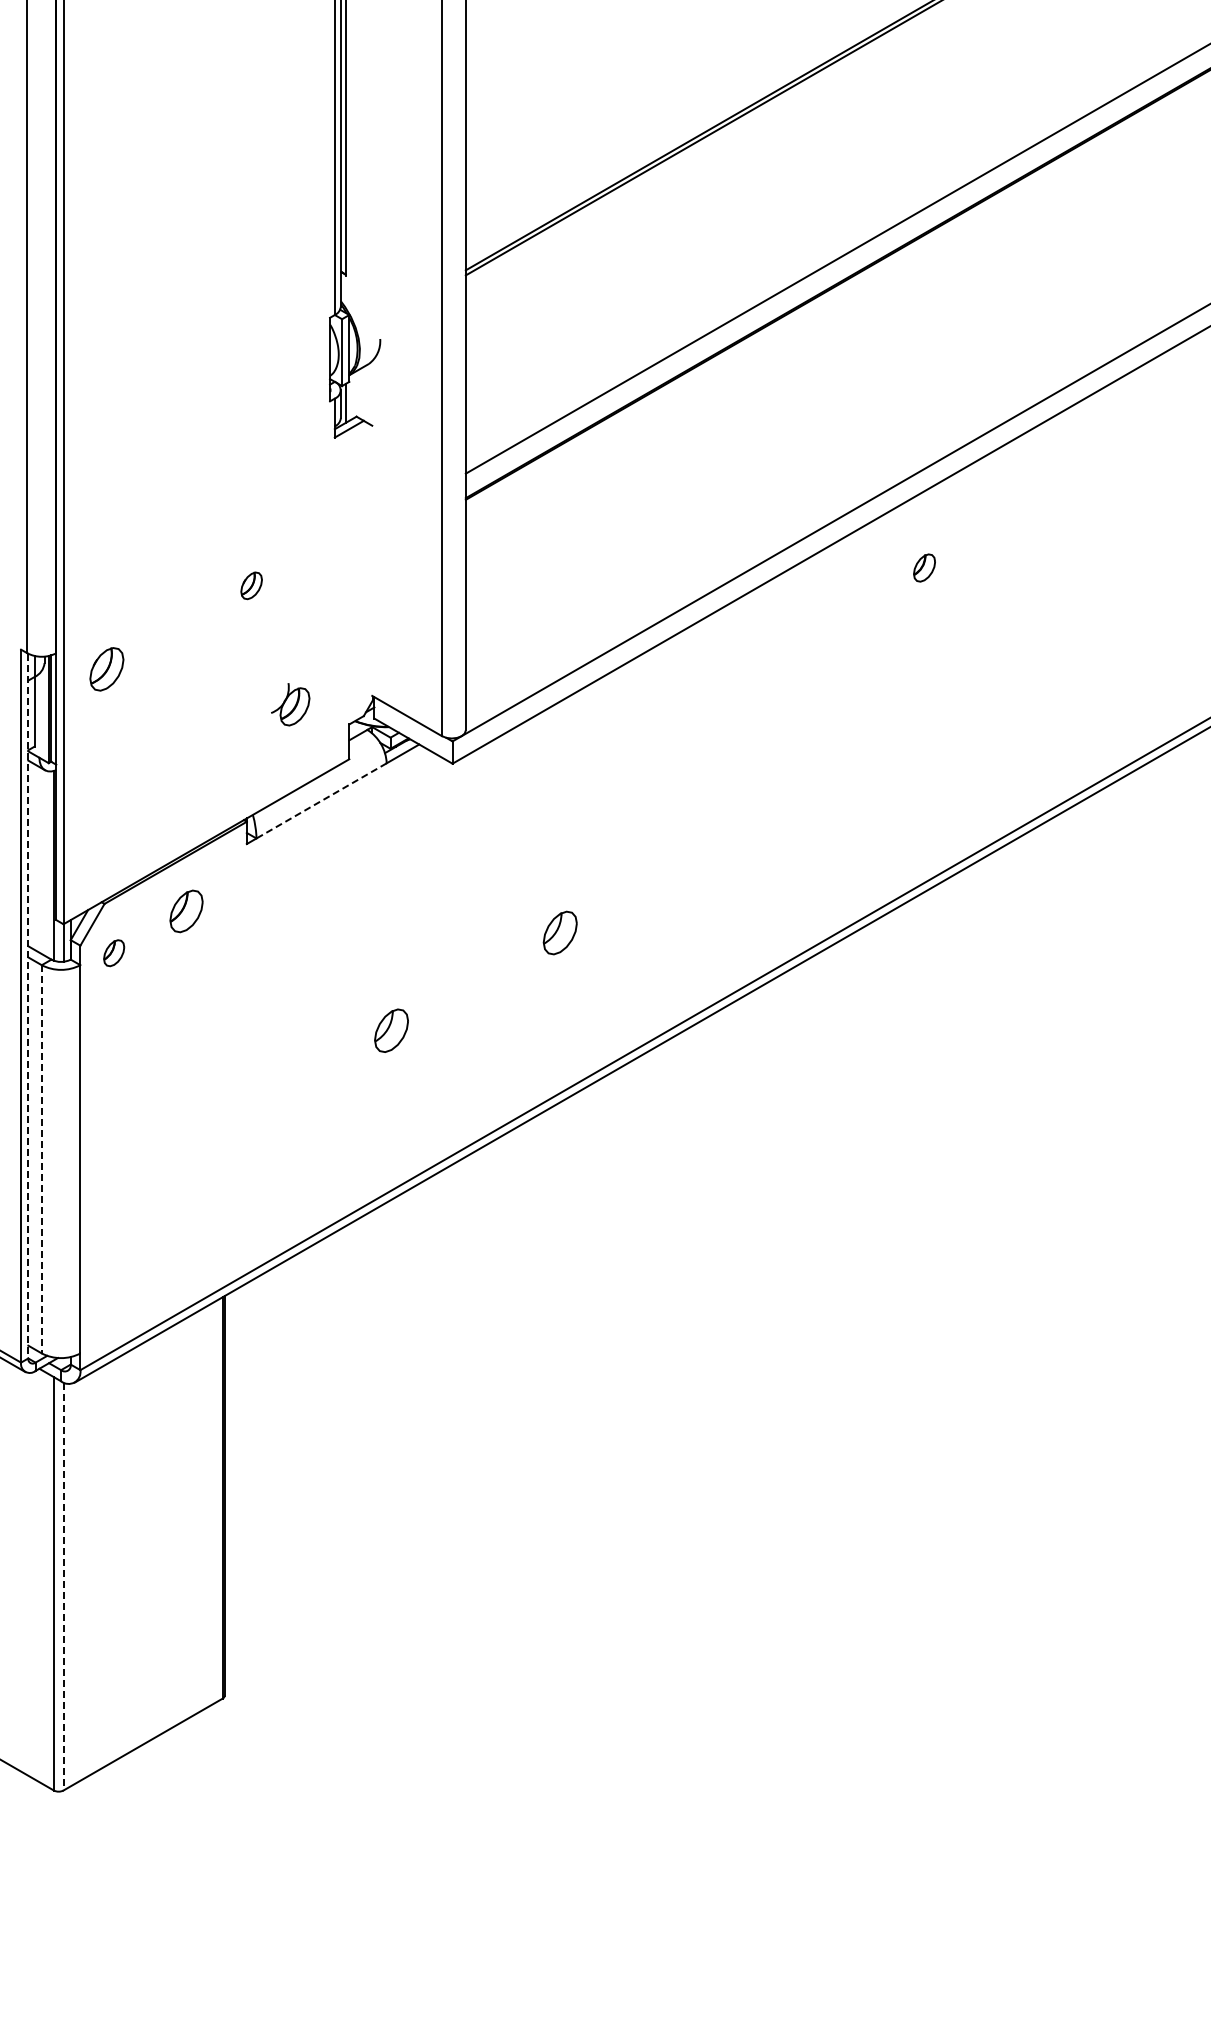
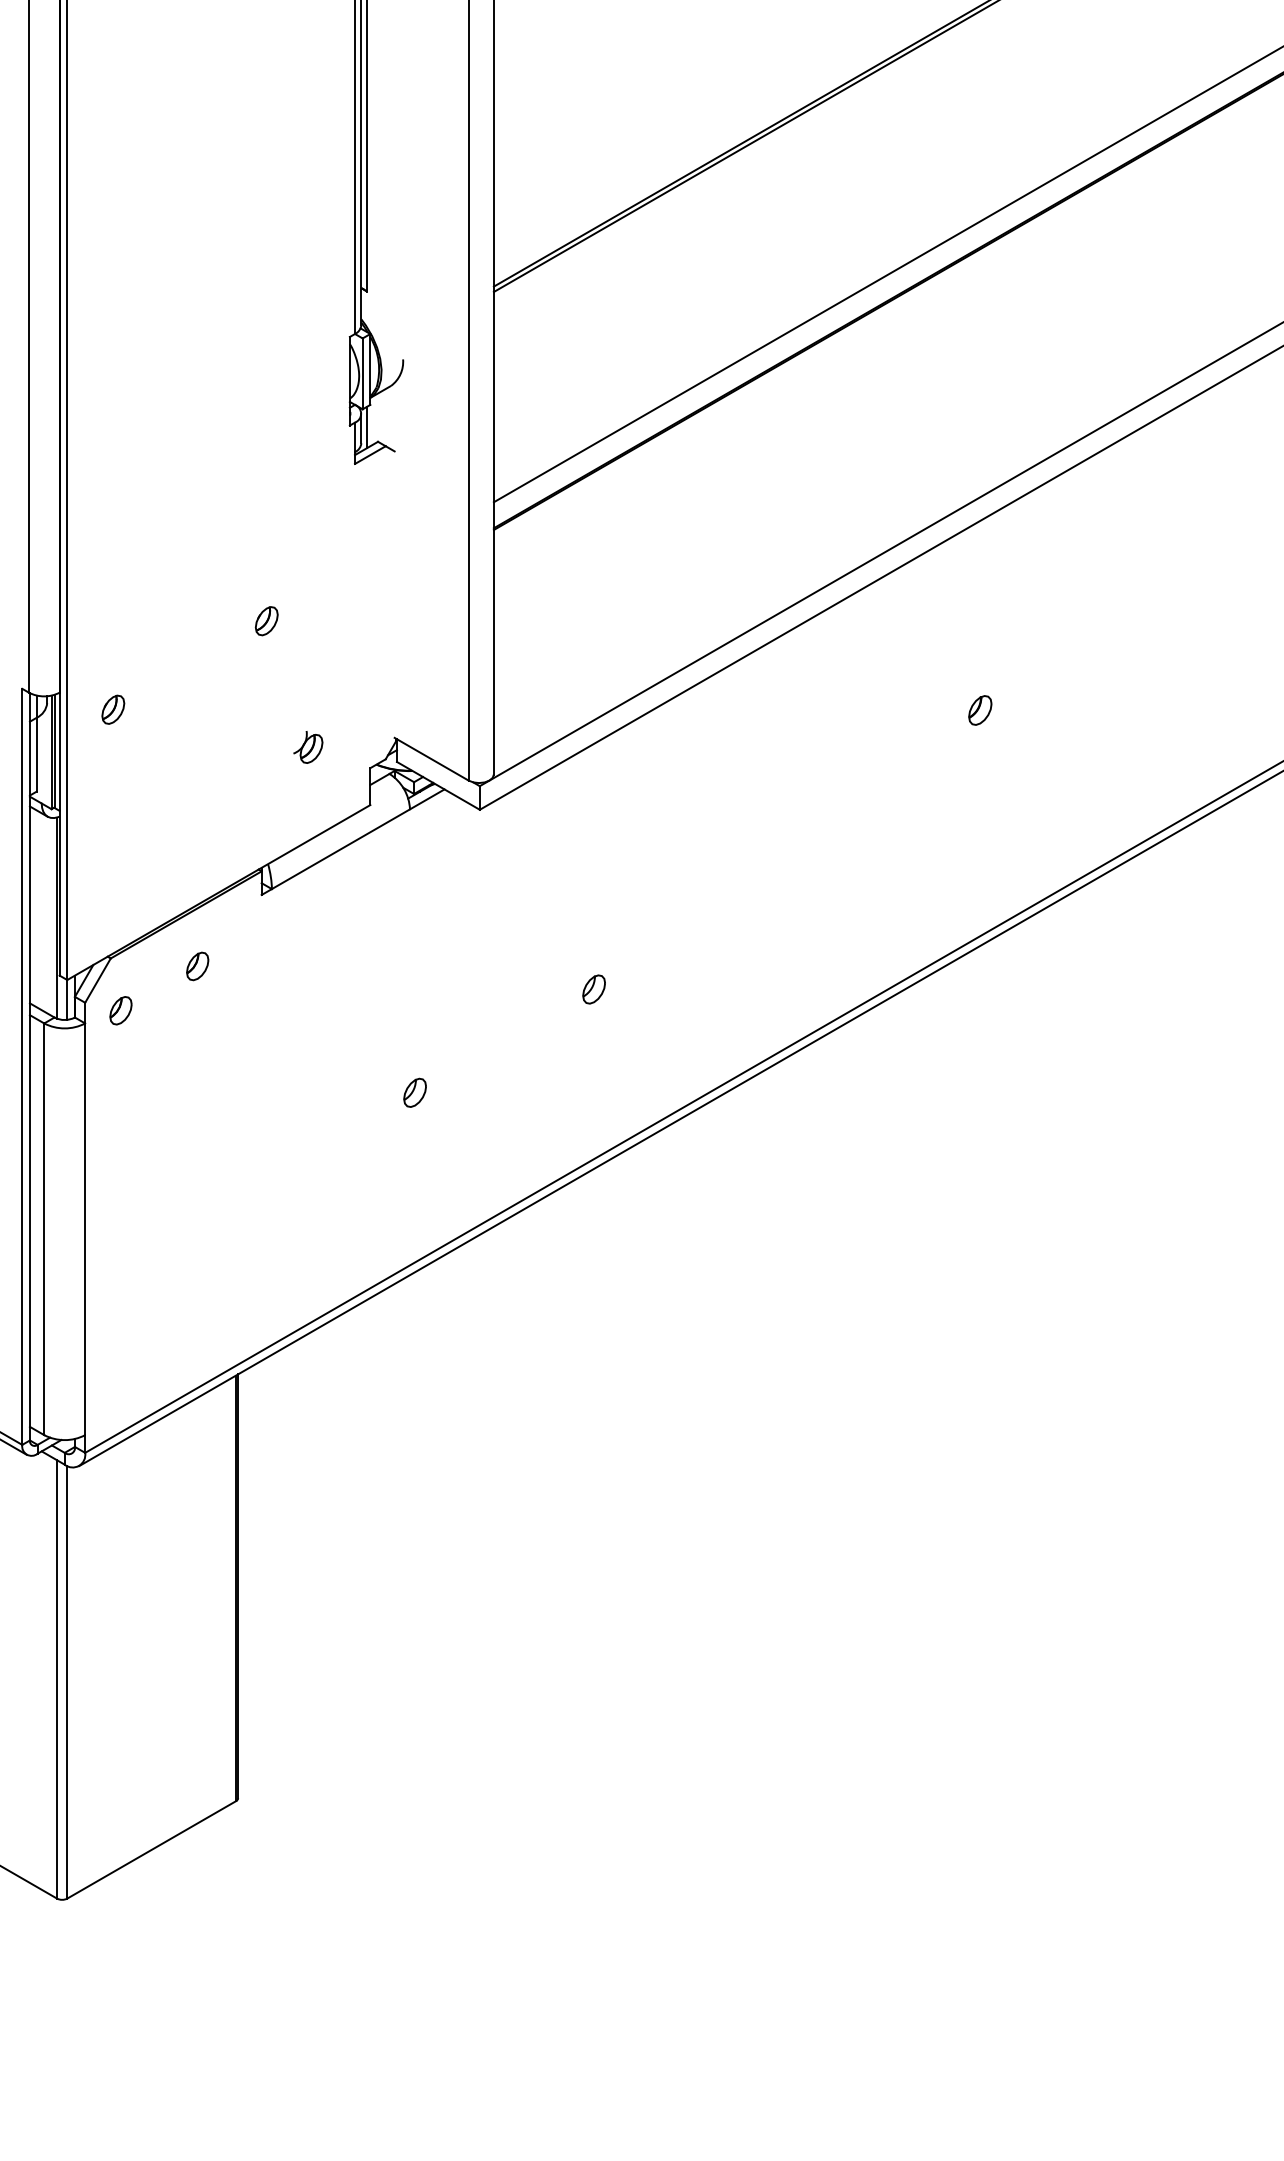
part: (924, 567) -> (980, 709), moved
part: (106, 669) -> (112, 709), size x0.62
part: (290, 704) -> (307, 747), size x0.71
line: (321, 801) -> (340, 849), dashed -> solid
part: (186, 911) -> (197, 966), size x0.62
part: (560, 933) -> (594, 989), size x0.62
line: (28, 1006) -> (30, 1067), dashed -> solid
part: (391, 1030) -> (415, 1092), size x0.62
line: (41, 1159) -> (43, 1229), dashed -> solid
line: (63, 1586) -> (67, 1682), dashed -> solid

